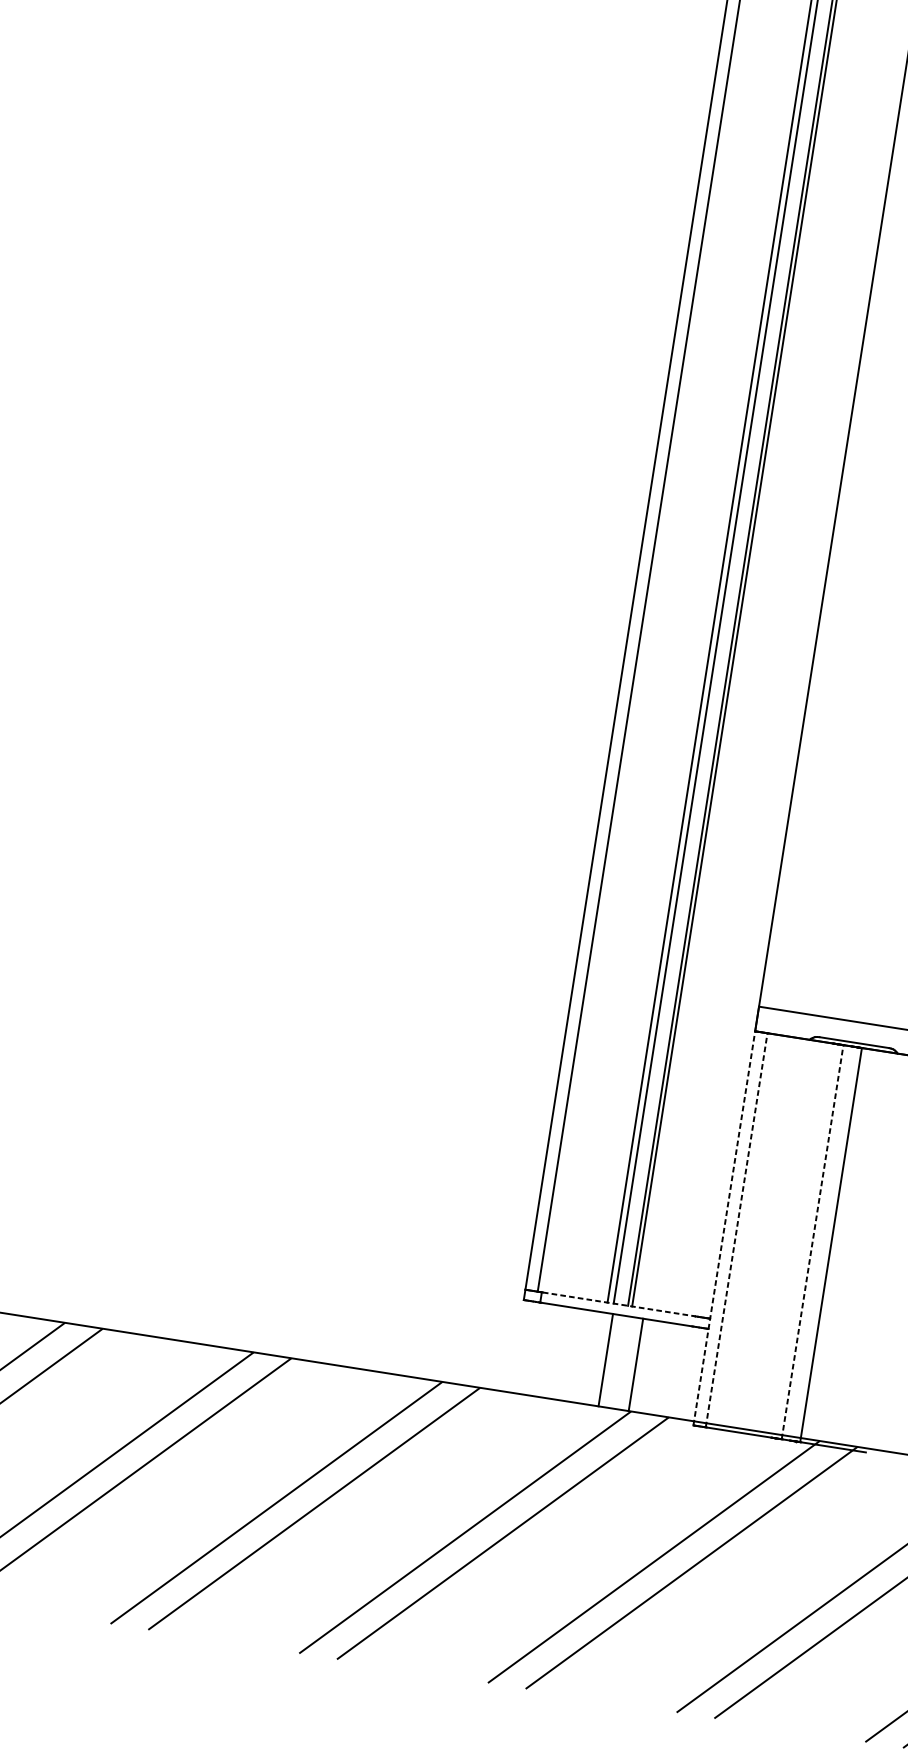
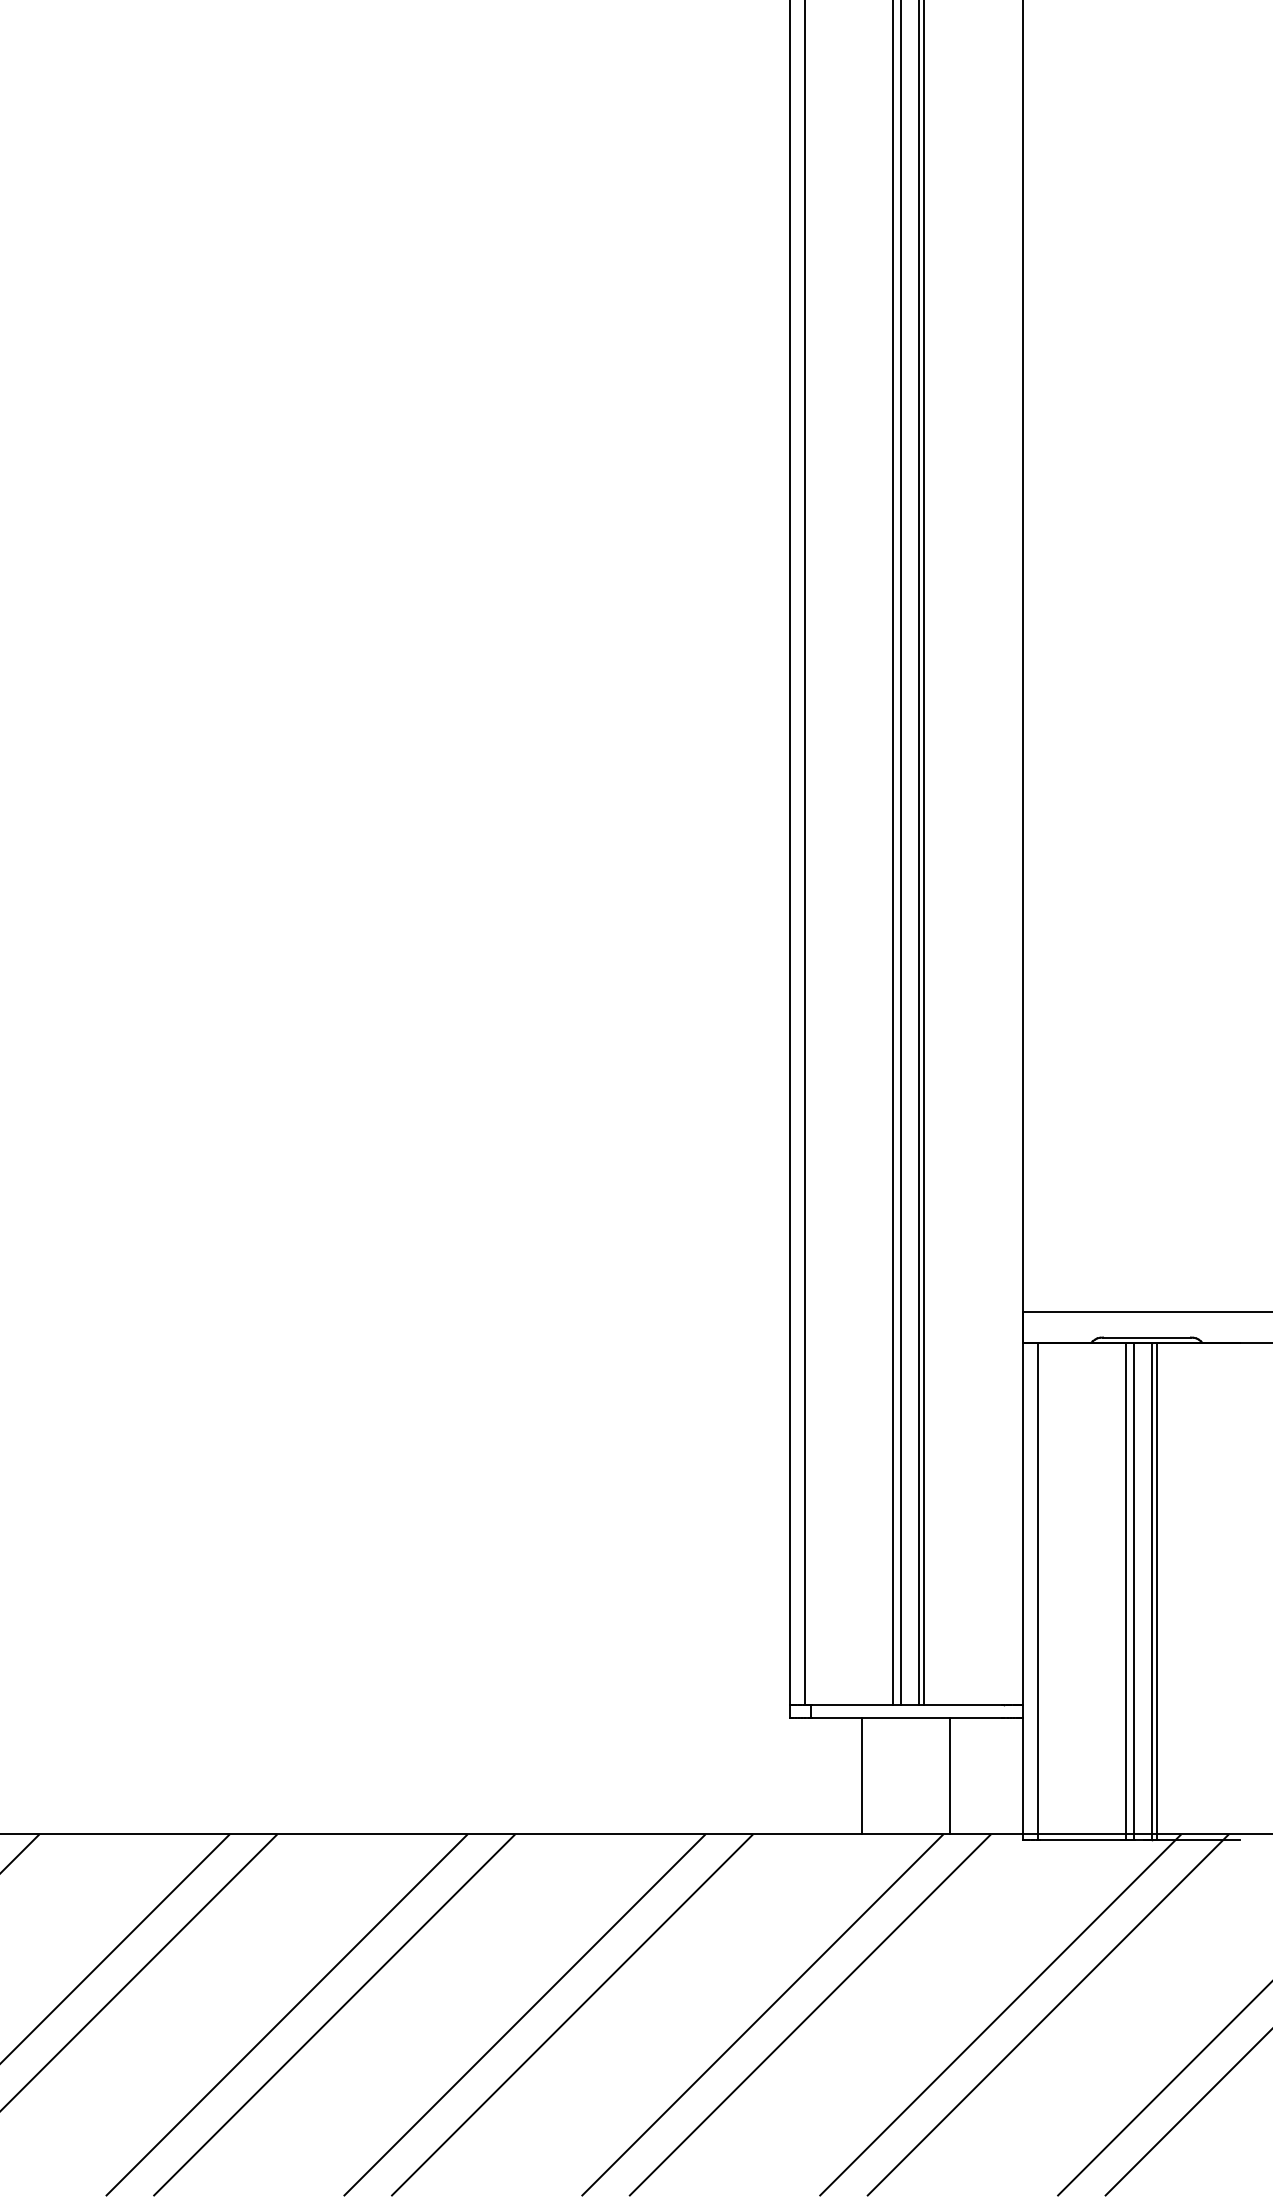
line: (724, 1227) -> (1022, 1590), dashed -> solid
line: (736, 1229) -> (1038, 1590), dashed -> solid
line: (806, 1240) -> (1126, 1590), added
line: (813, 1241) -> (1134, 1590), dashed -> solid
line: (827, 1243) -> (1152, 1590), added
line: (618, 1303) -> (907, 1704), dashed -> solid
line: (606, 1359) -> (950, 1775), moved
line: (636, 1364) -> (862, 1775), moved

